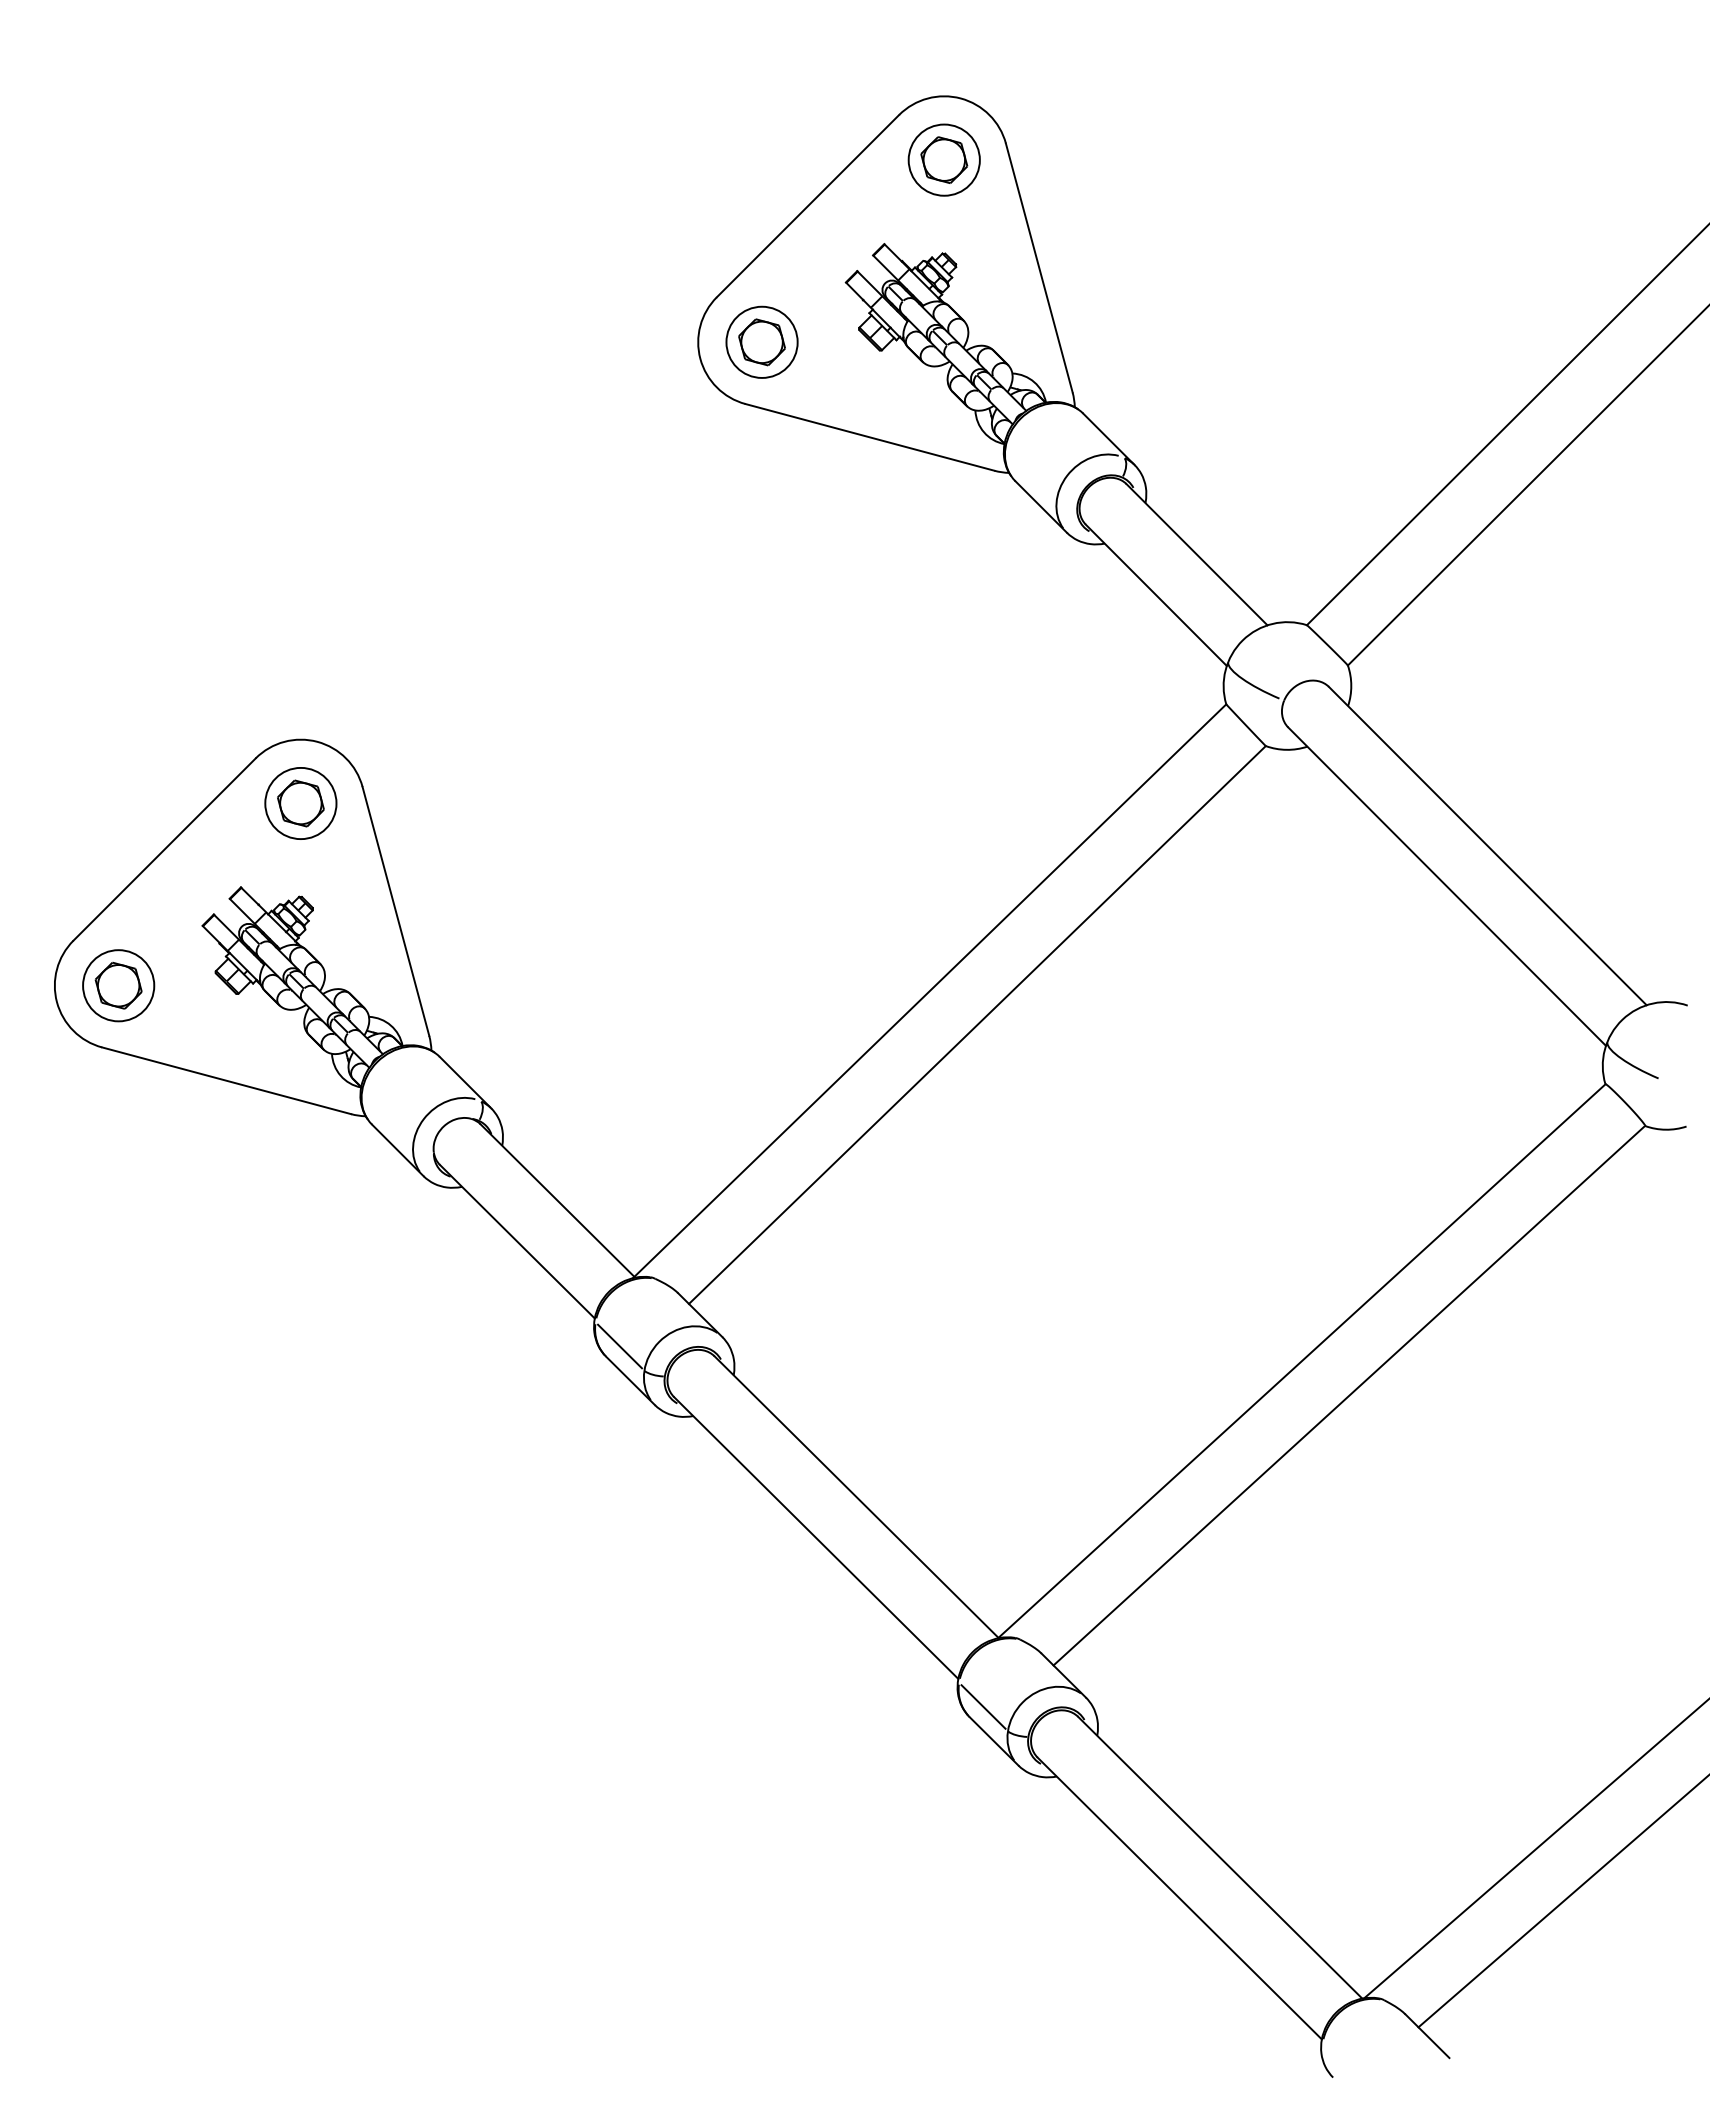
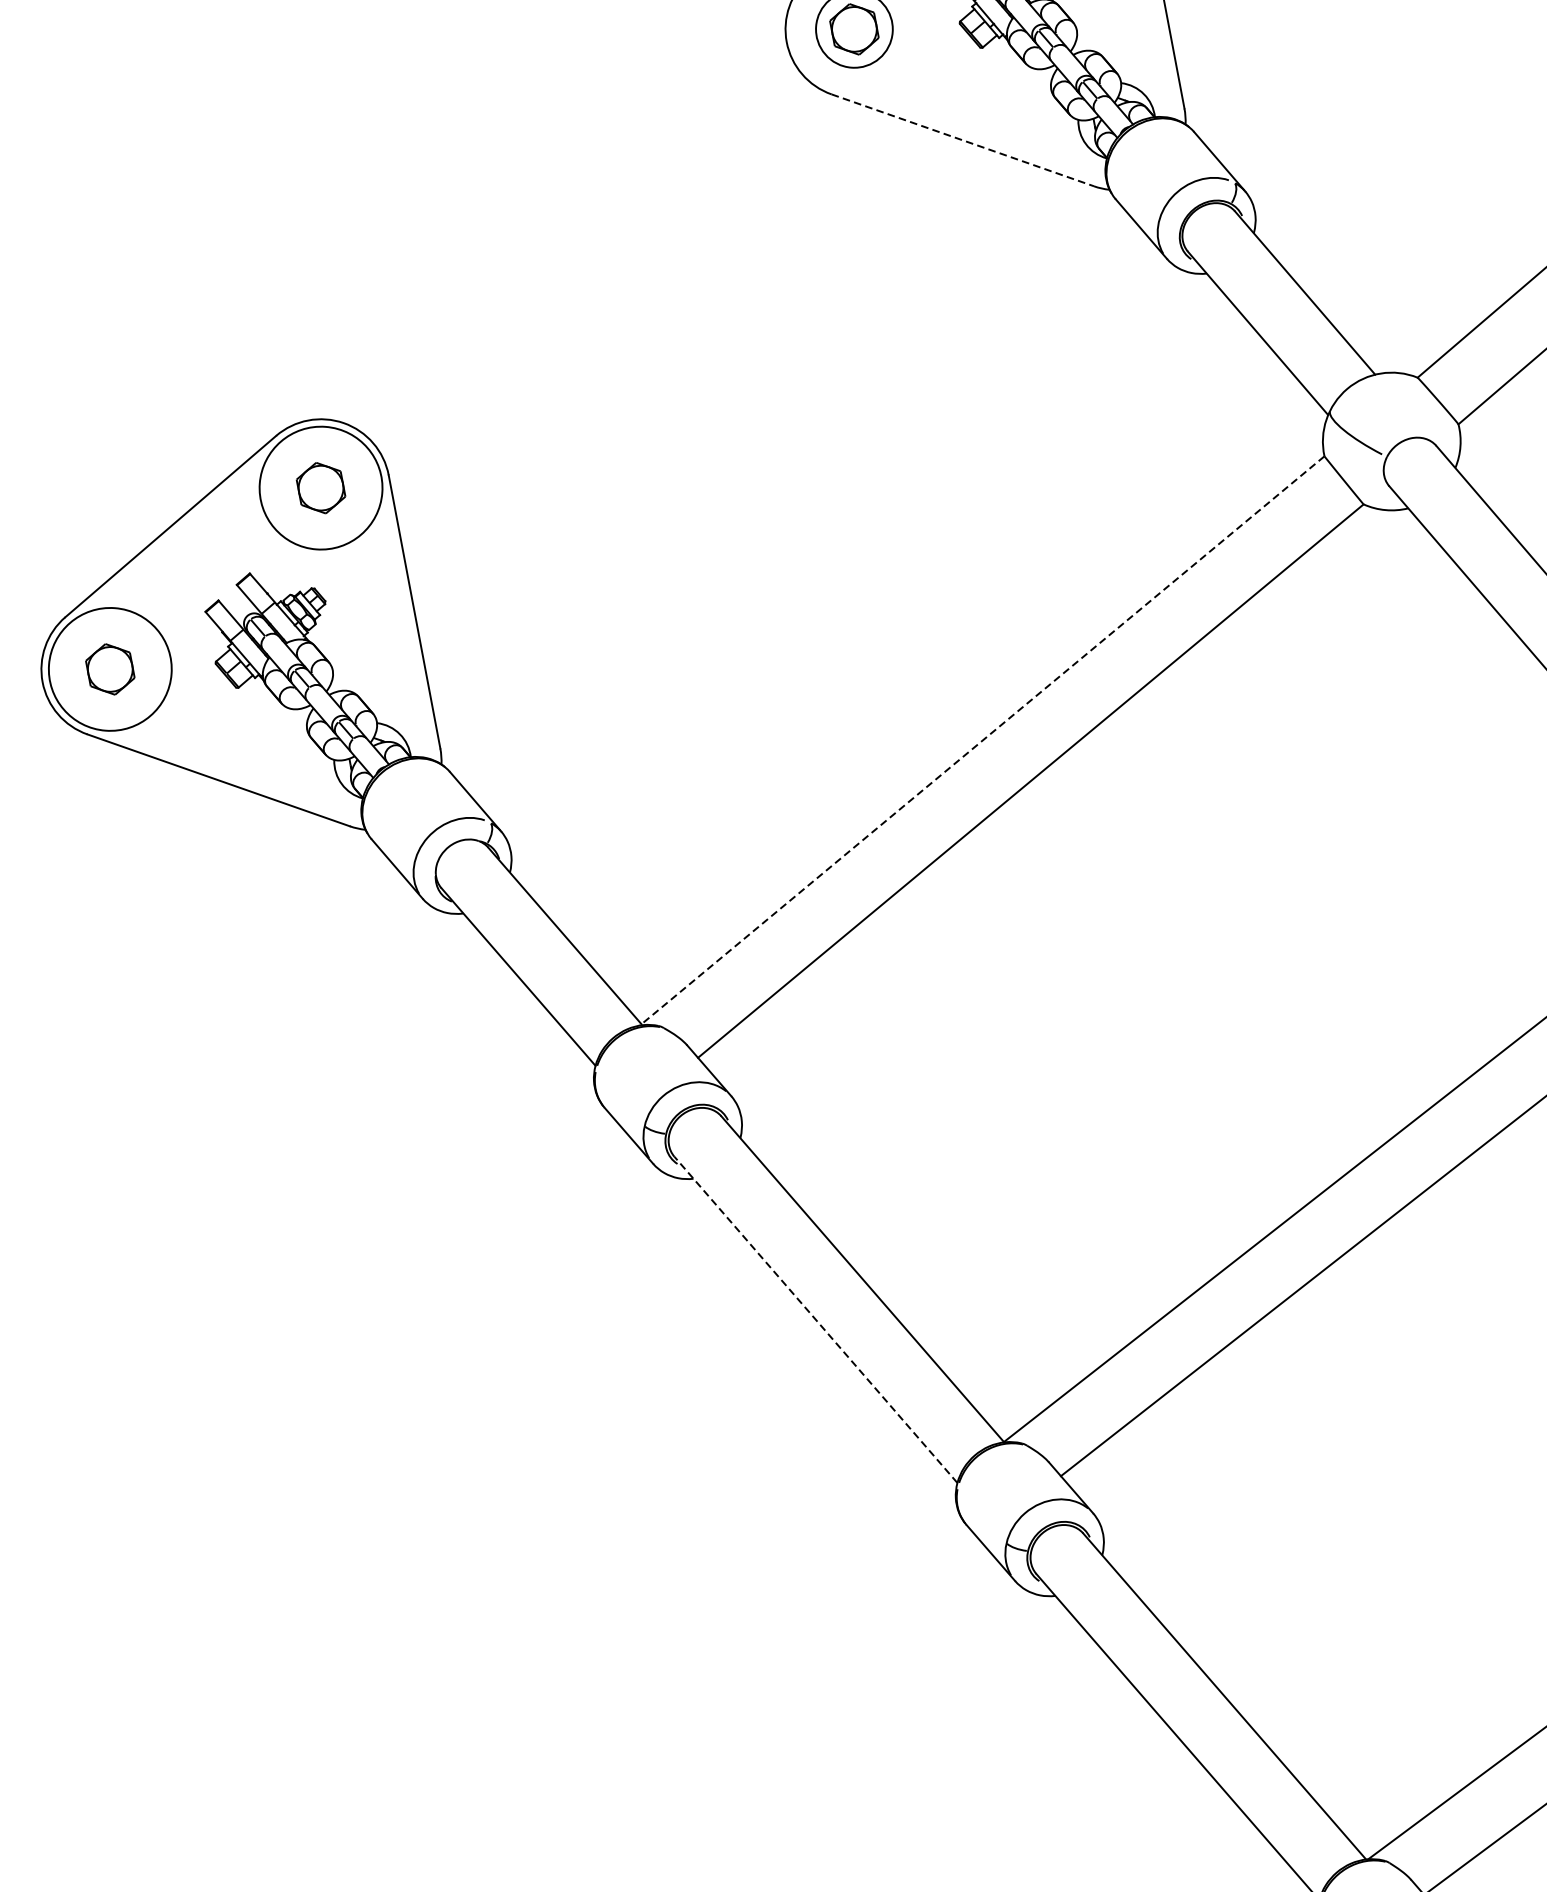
line: (869, 437) -> (962, 140), solid -> dashed
circle: (300, 803) -> (320, 488), size x1.6
circle: (118, 985) -> (110, 669), size x1.6
line: (929, 991) -> (982, 741), solid -> dashed
line: (619, 1346) -> (619, 1097), removed
line: (815, 1537) -> (815, 1319), solid -> dashed
line: (983, 1706) -> (982, 1514), removed

